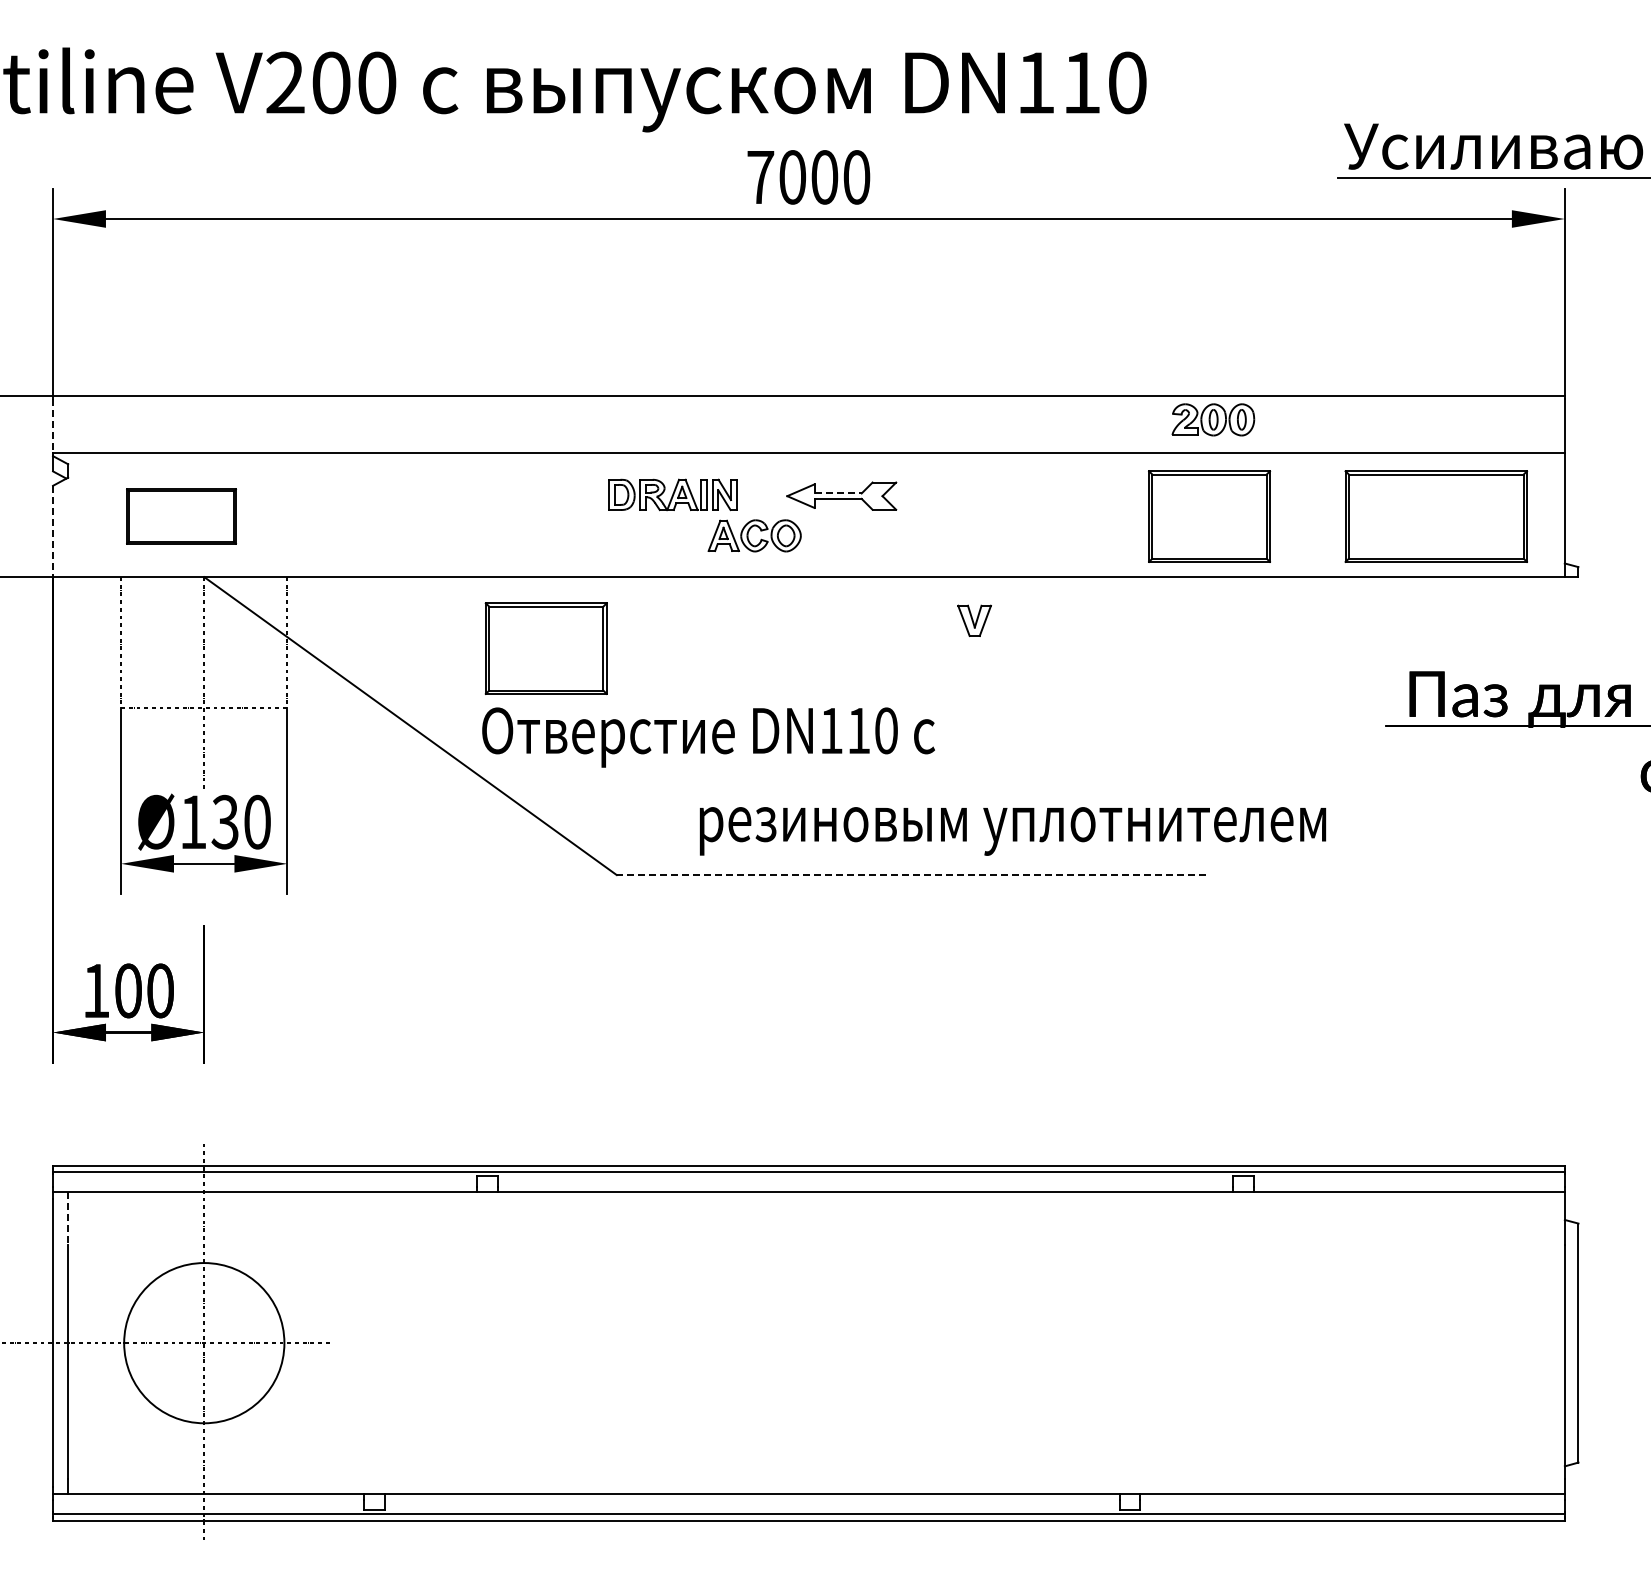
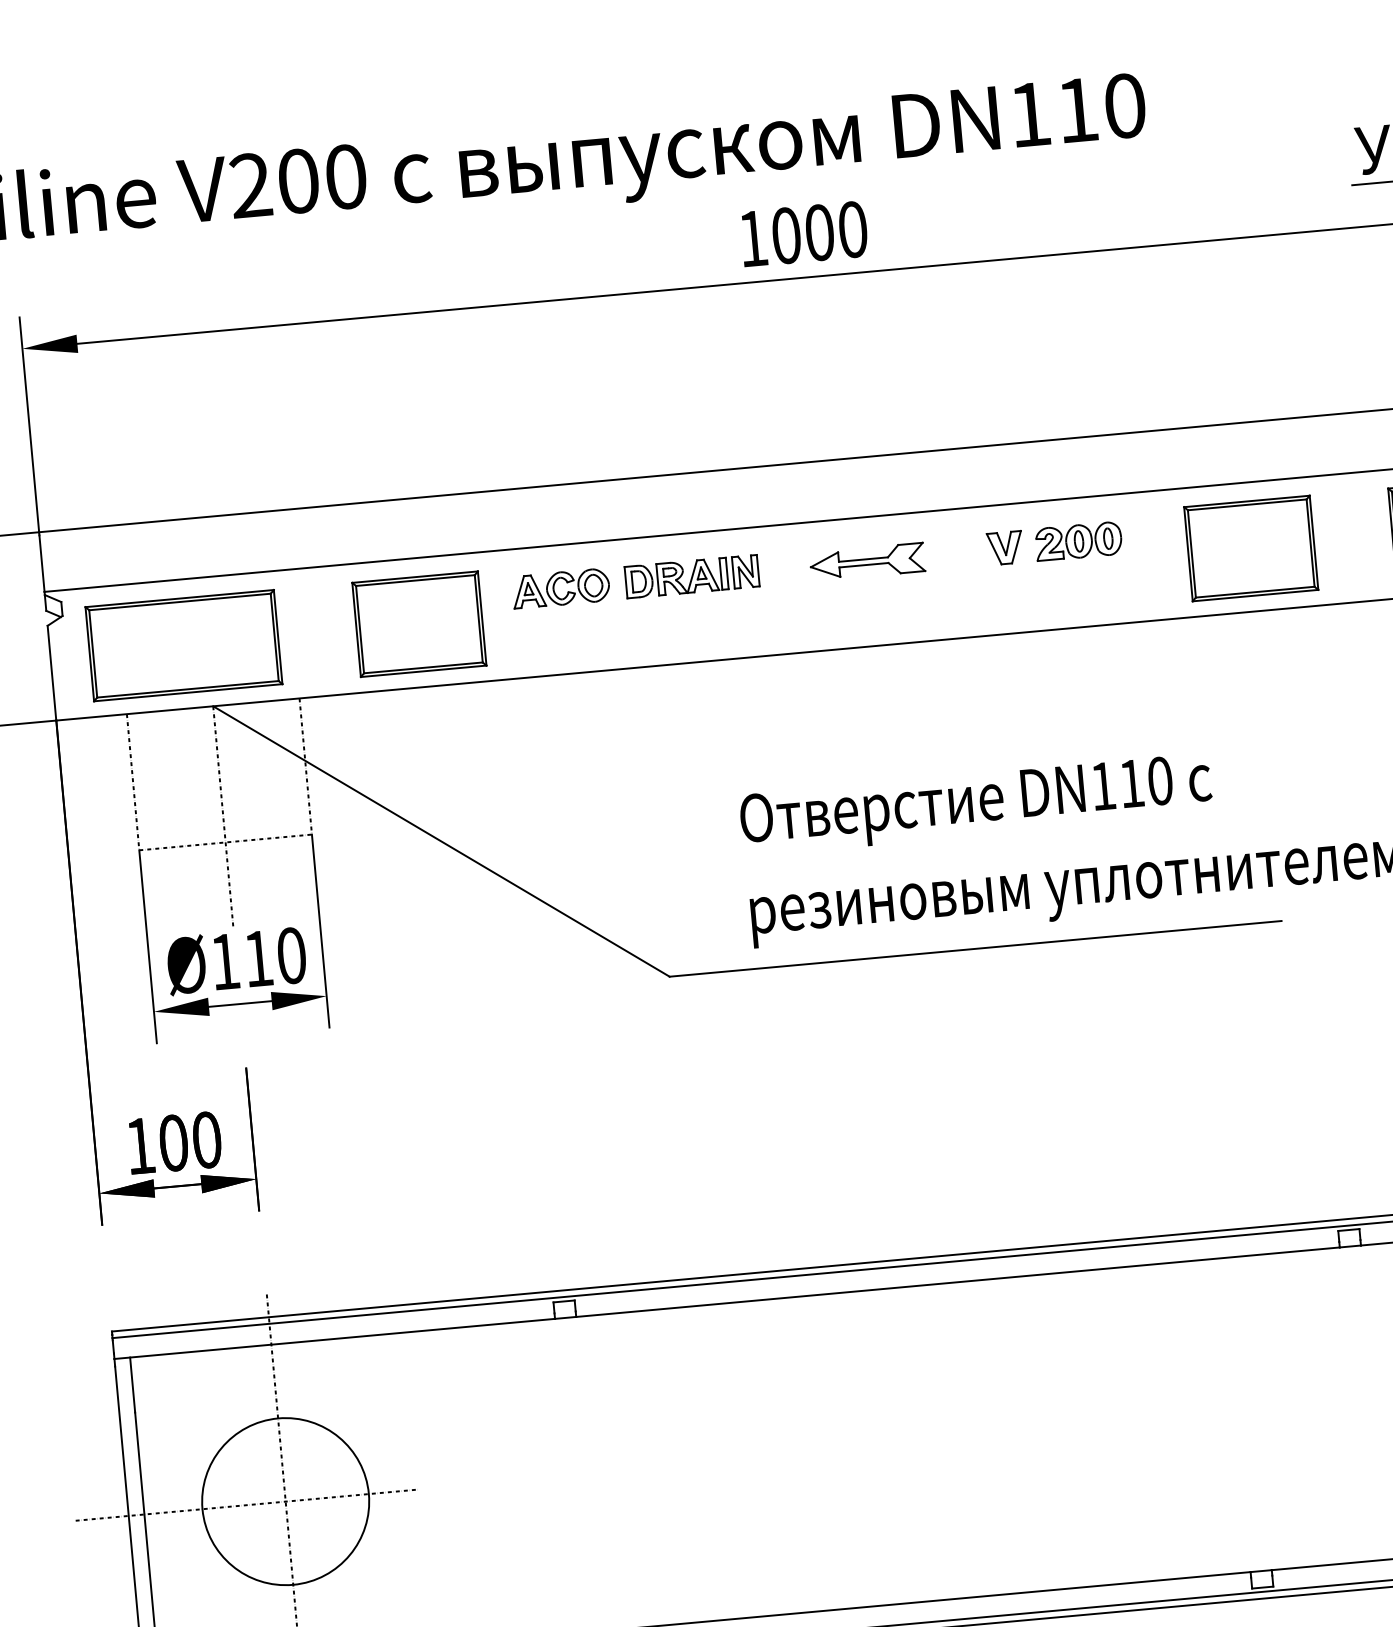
text: (760, 177) -> (753, 238), 7000 -> 1000
part: (1213, 419) -> (1078, 541), moved
line: (53, 426) -> (42, 564), dashed -> solid
line: (838, 493) -> (863, 559), dashed -> solid
part: (181, 516) -> (183, 645), size x1.67
line: (53, 531) -> (52, 673), dashed -> solid
part: (754, 535) -> (560, 588), moved
part: (974, 620) -> (1005, 547), moved
part: (545, 648) -> (418, 624), moved
text: (708, 737) -> (976, 804), moved
text: (224, 821) -> (257, 958), Ø130 -> Ø110
line: (911, 875) -> (975, 949), dashed -> solid
line: (68, 1218) -> (132, 1385), dashed -> solid

